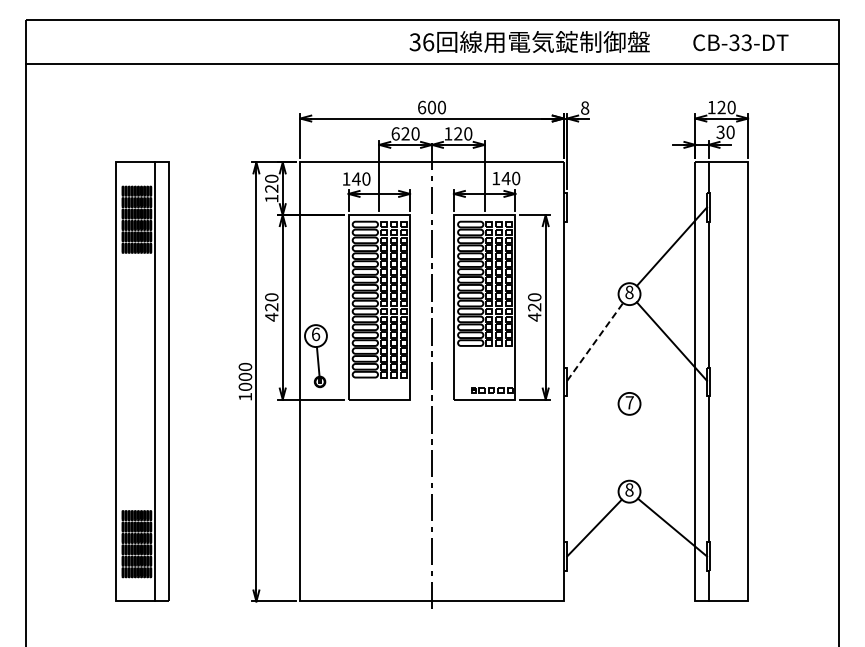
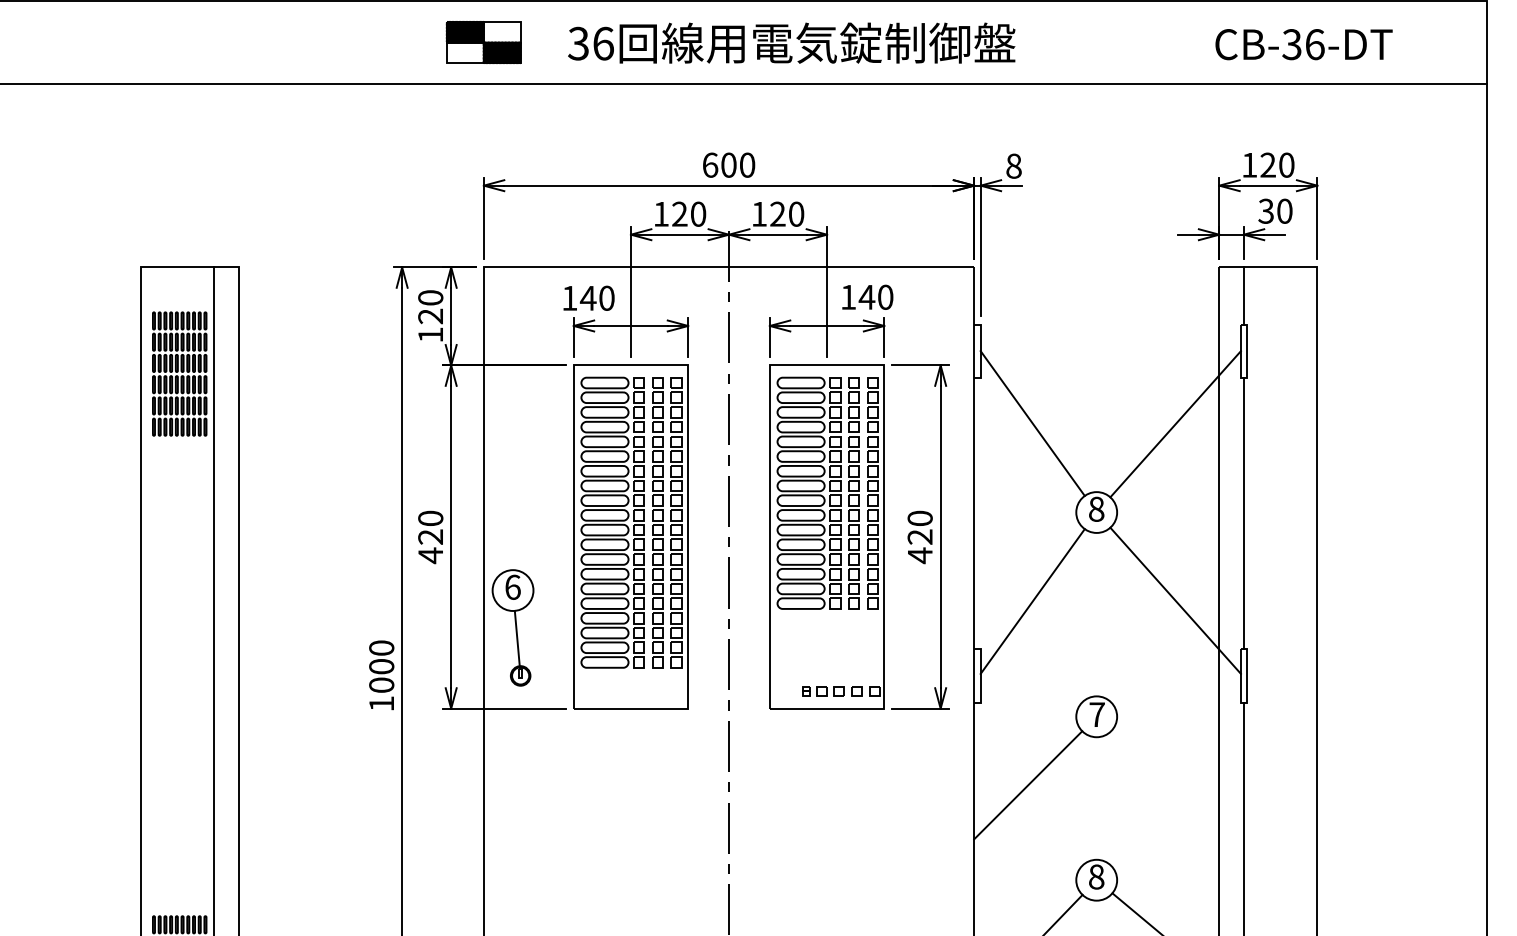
part: (300, 41) -> (484, 42), added
text: (529, 41) -> (791, 42), moved
text: (746, 42) -> (1314, 44), CB-33-DT -> CB-36-DT
text: (395, 133) -> (661, 213), 620 -> 120
line: (595, 246) -> (1033, 423), added
line: (595, 341) -> (1033, 600), dashed -> solid
line: (592, 440) -> (1027, 784), added

